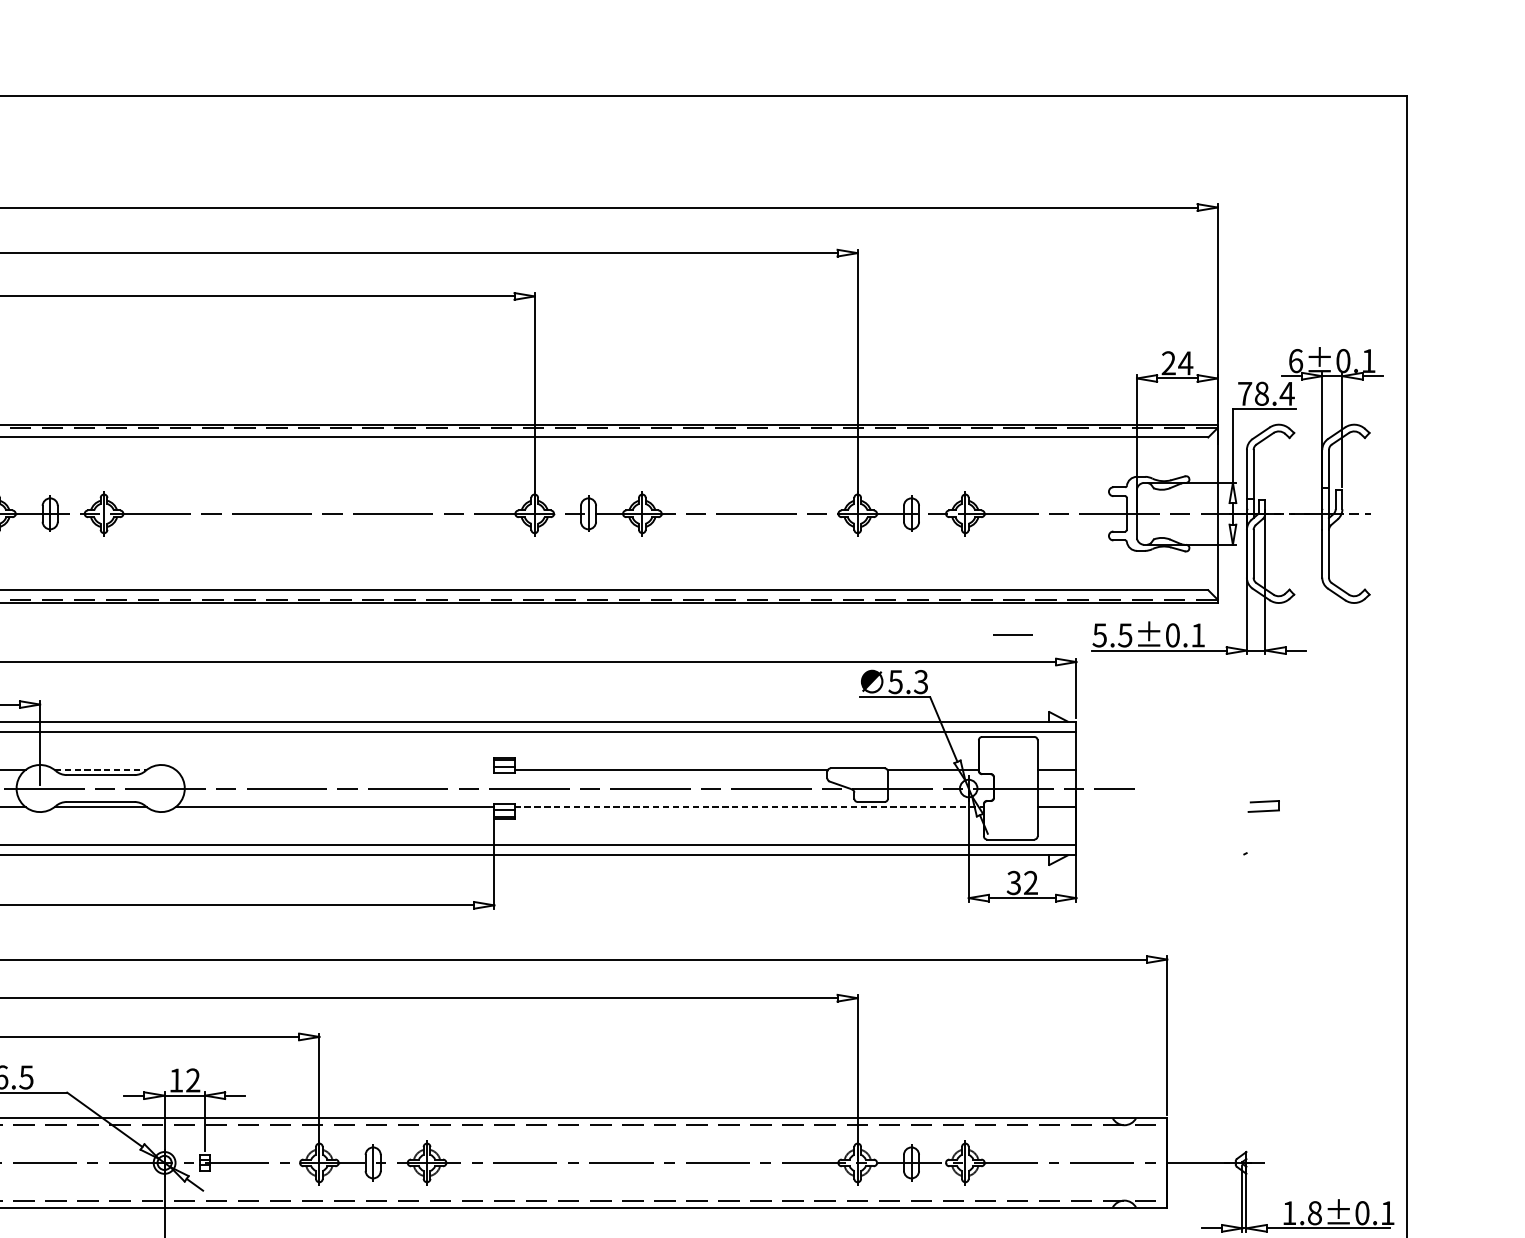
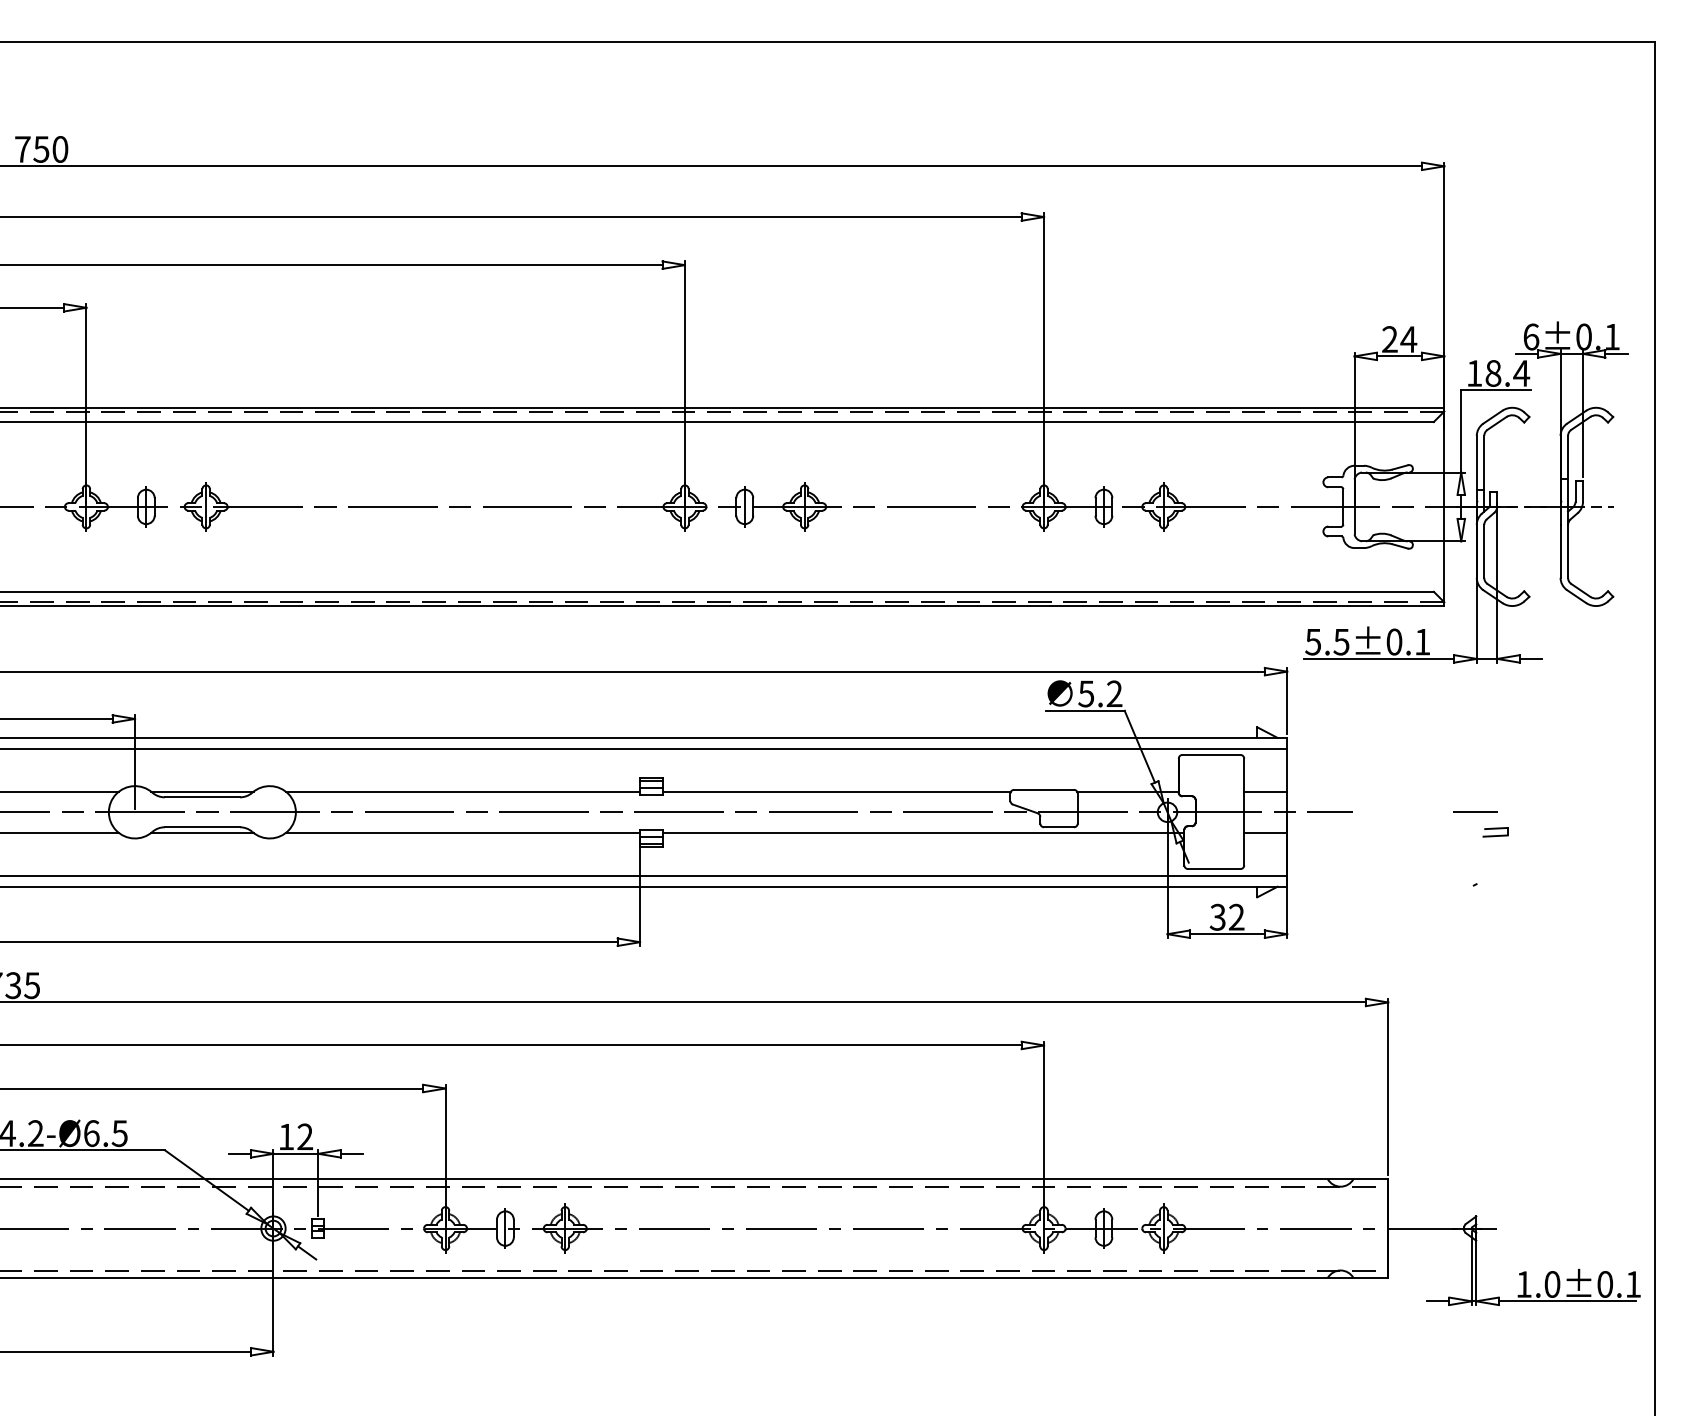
text: (1244, 393) -> (1474, 373), 78.4 -> 18.4
line: (1012, 634) -> (1475, 811), moved
text: (921, 682) -> (1114, 694), 5.3 -> 5.2
line: (100, 769) -> (202, 791), dashed -> solid
line: (334, 769) -> (462, 791), added
line: (749, 806) -> (923, 832), dashed -> solid
part: (1263, 806) -> (1495, 832), size x0.71
text: (1314, 1213) -> (1552, 1284), 1.8±0.1 -> 1.0±0.1

